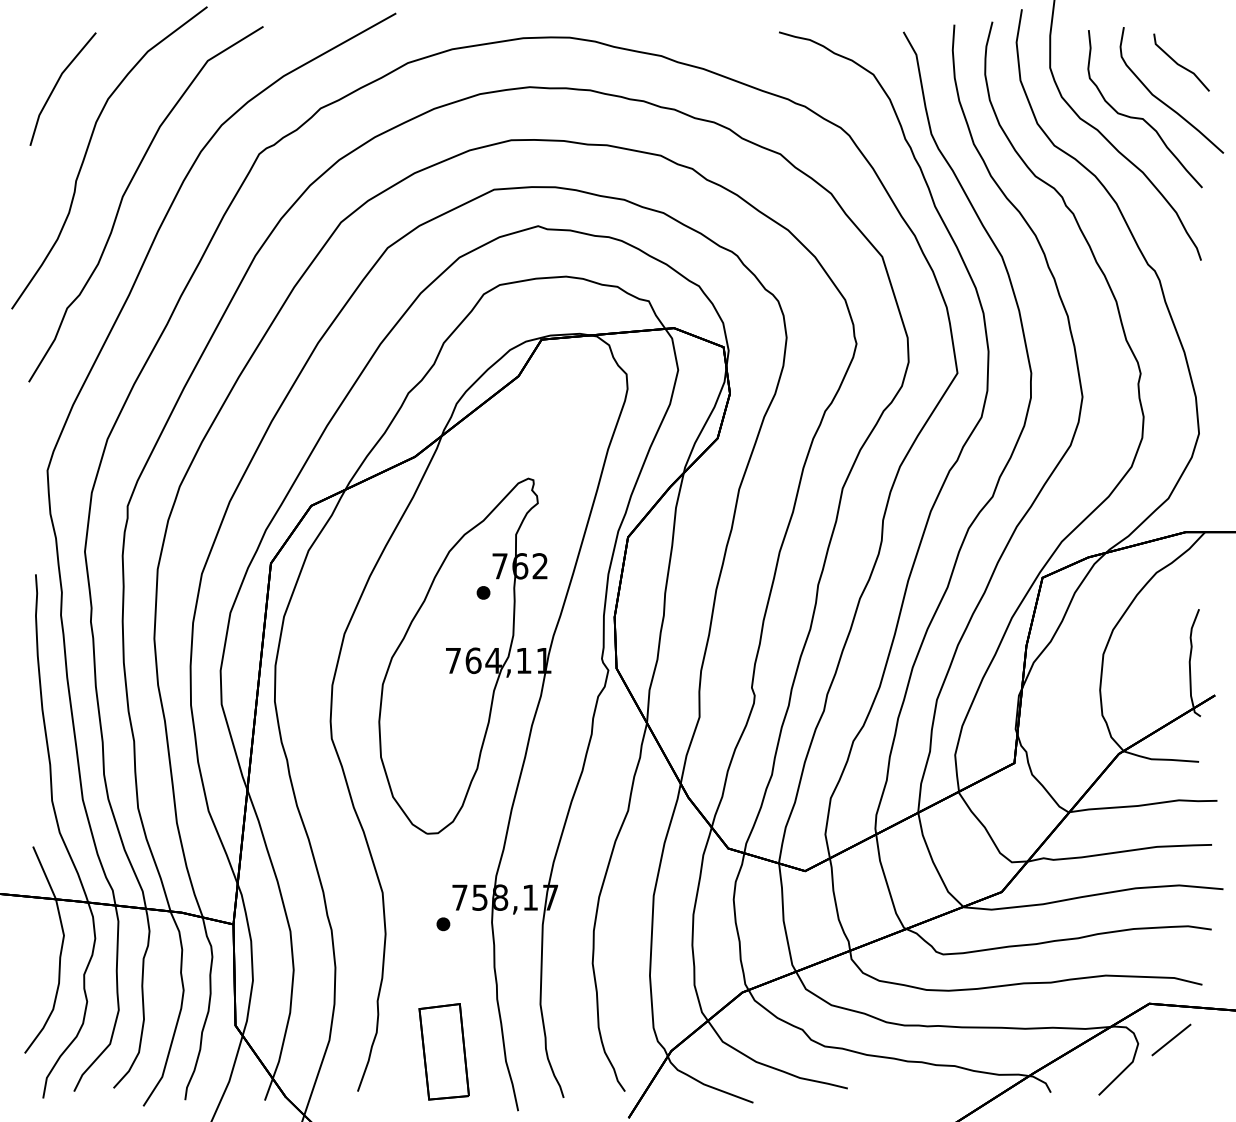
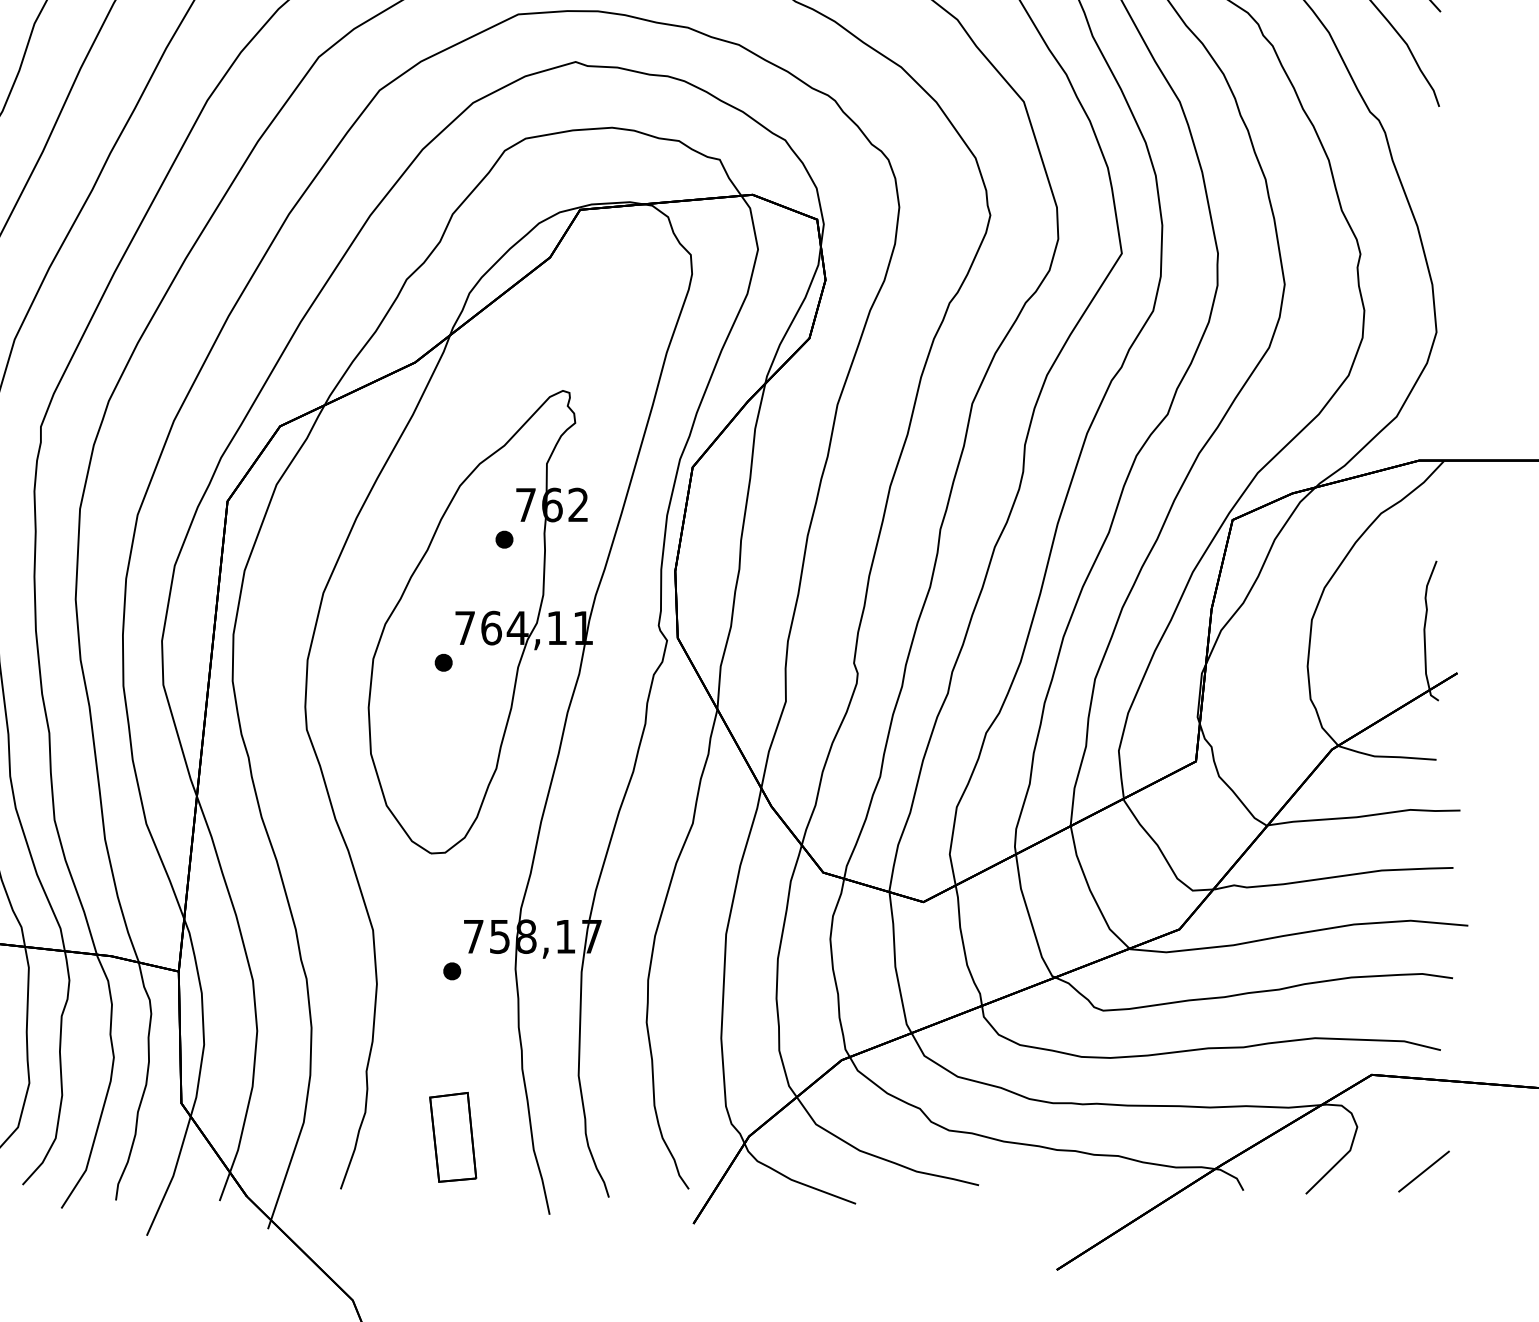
part: (436, 687) -> (443, 662), added
line: (1171, 1039) -> (1424, 1170), moved
part: (443, 1051) -> (452, 1137), size x0.71

